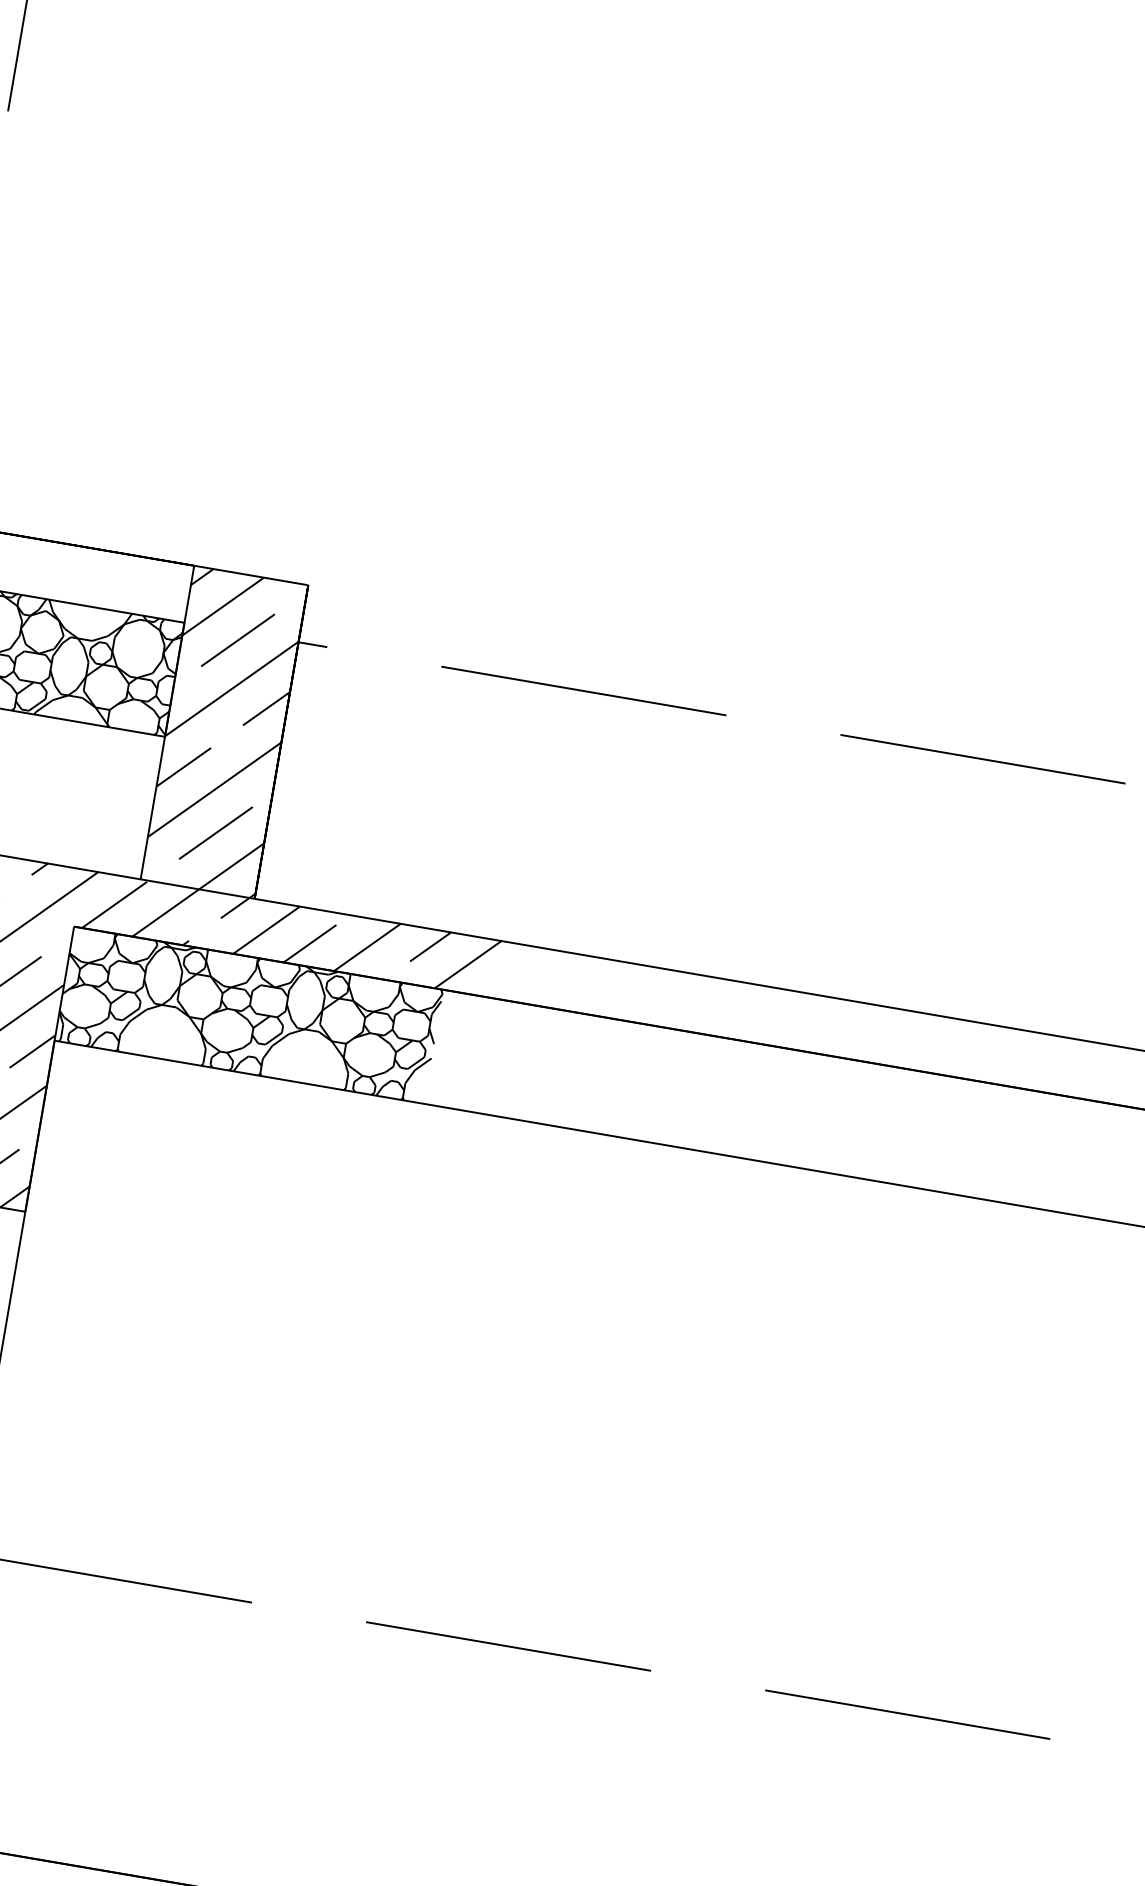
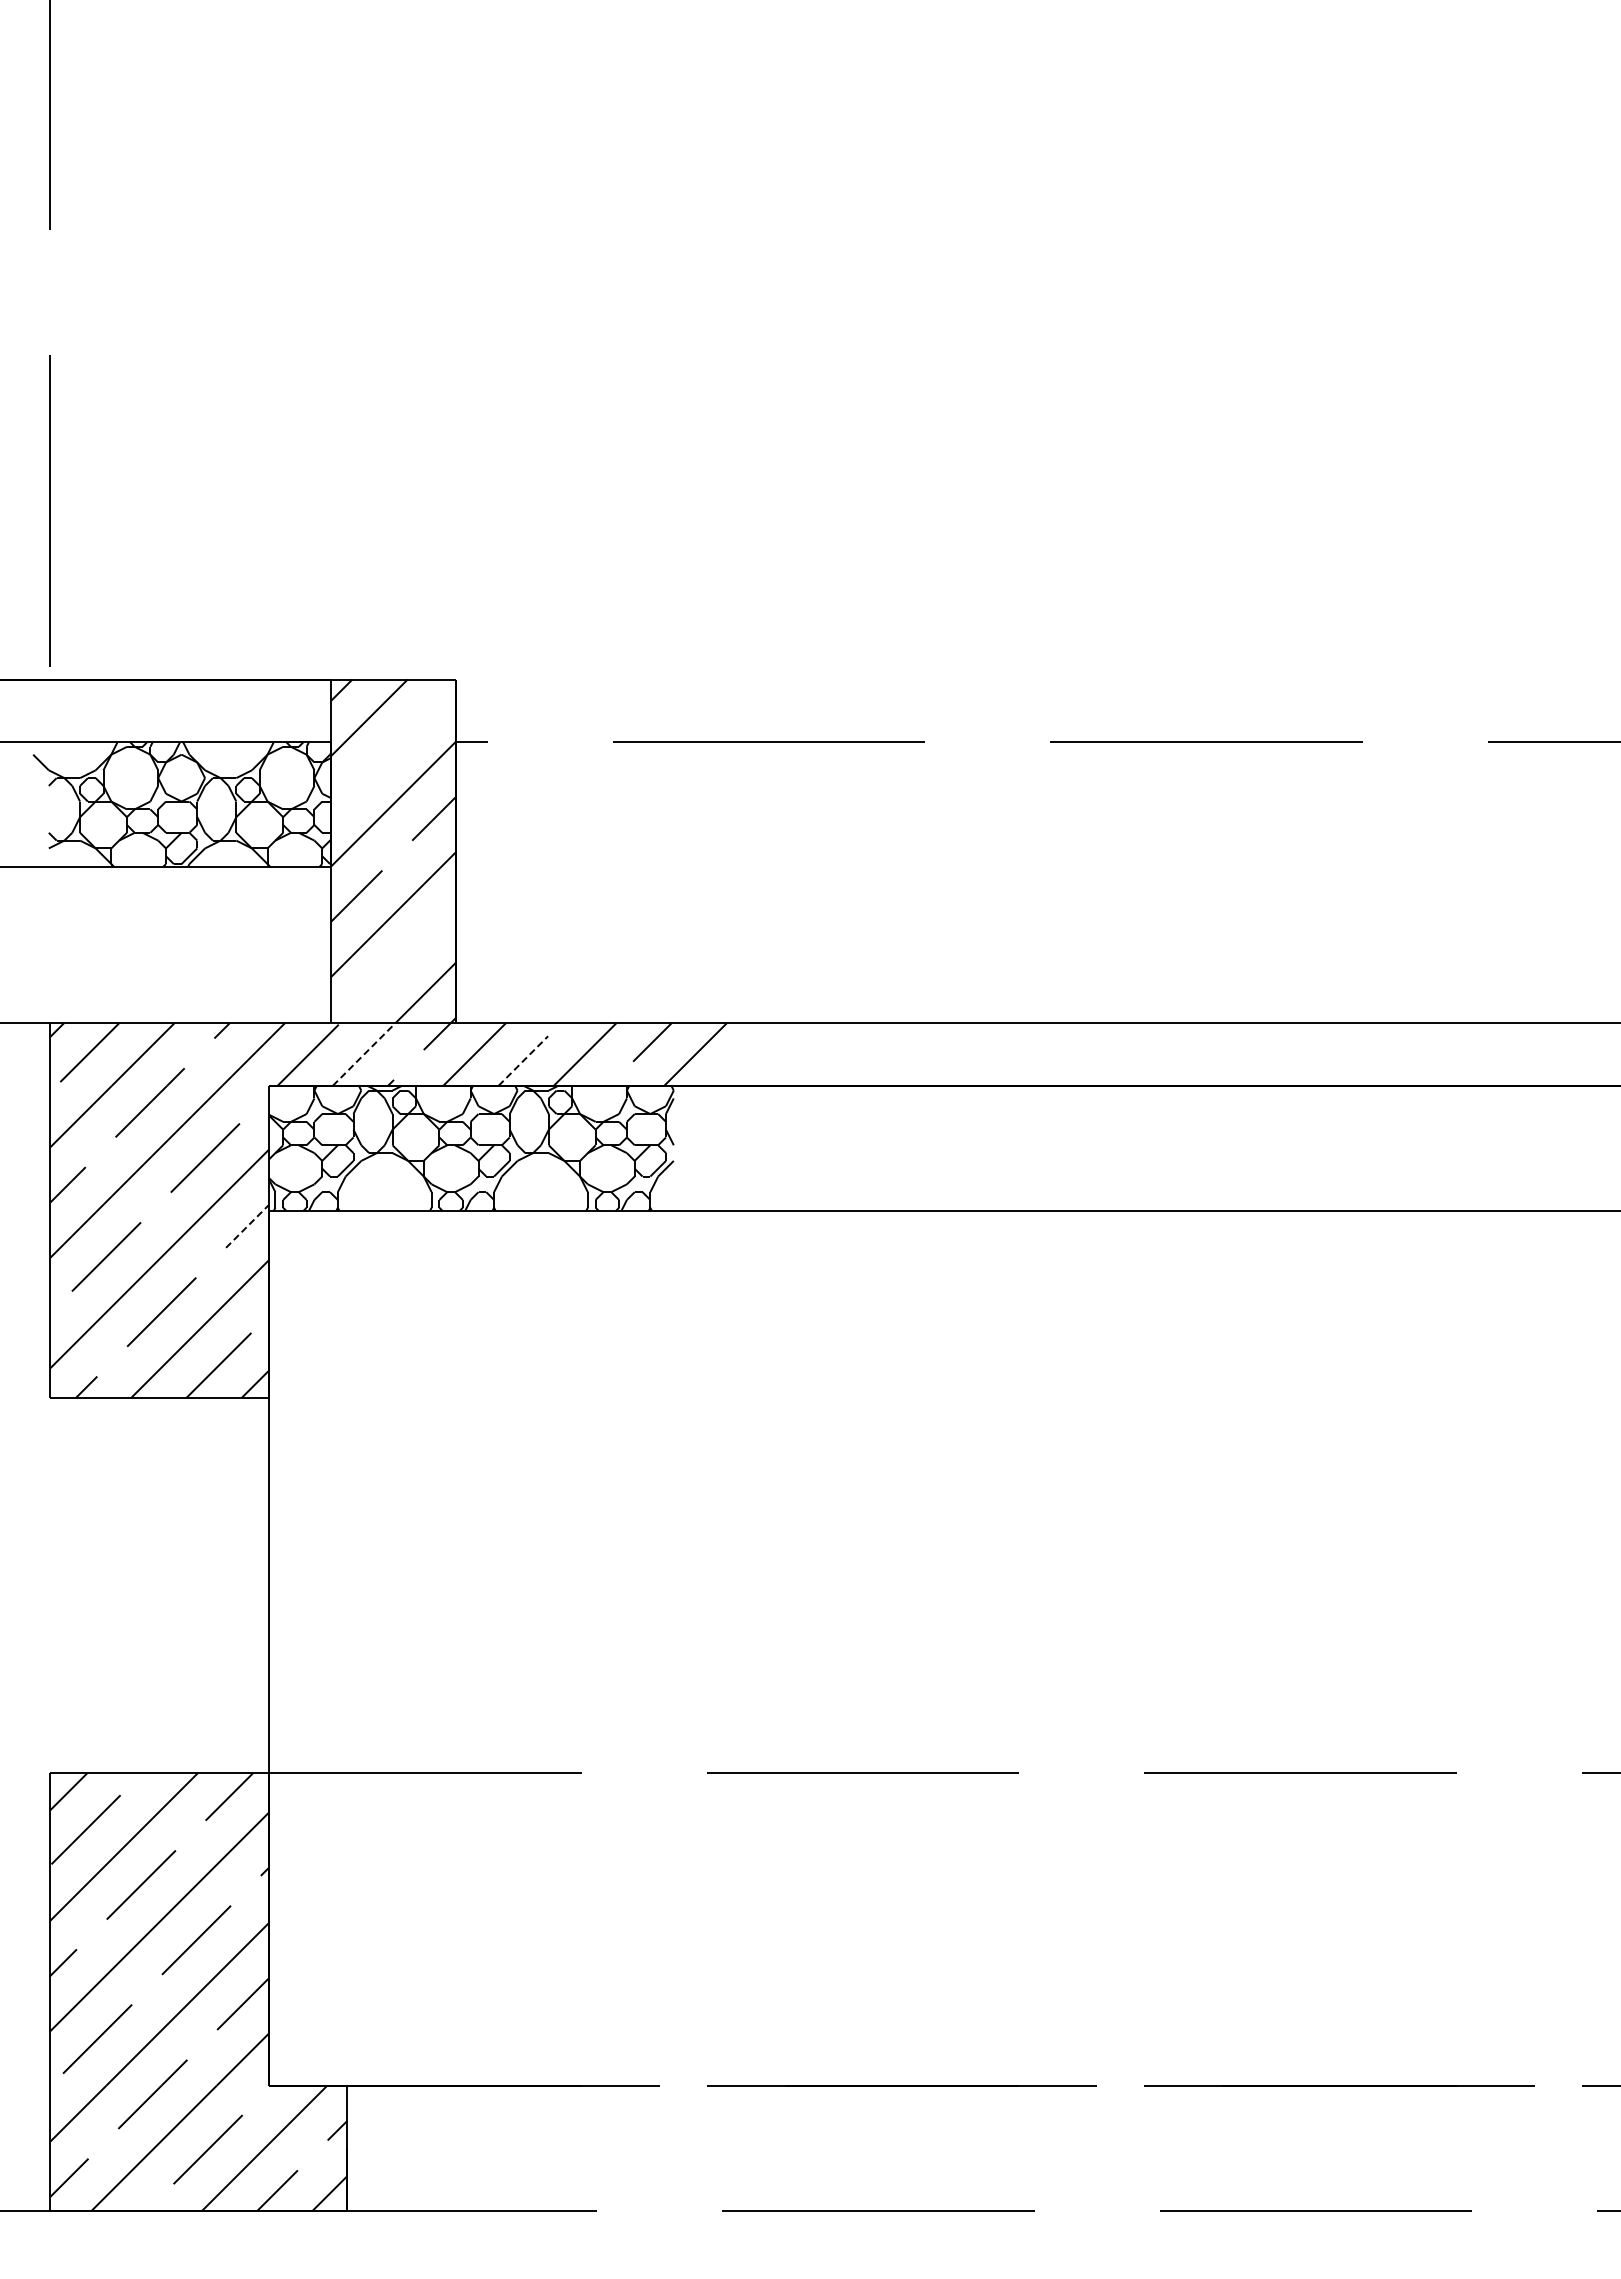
line: (238, 639) -> (391, 750), removed
line: (215, 833) -> (402, 960), removed
line: (166, 913) -> (364, 1054), solid -> dashed
line: (310, 943) -> (523, 1060), solid -> dashed
line: (32, 1050) -> (247, 1225), solid -> dashed

